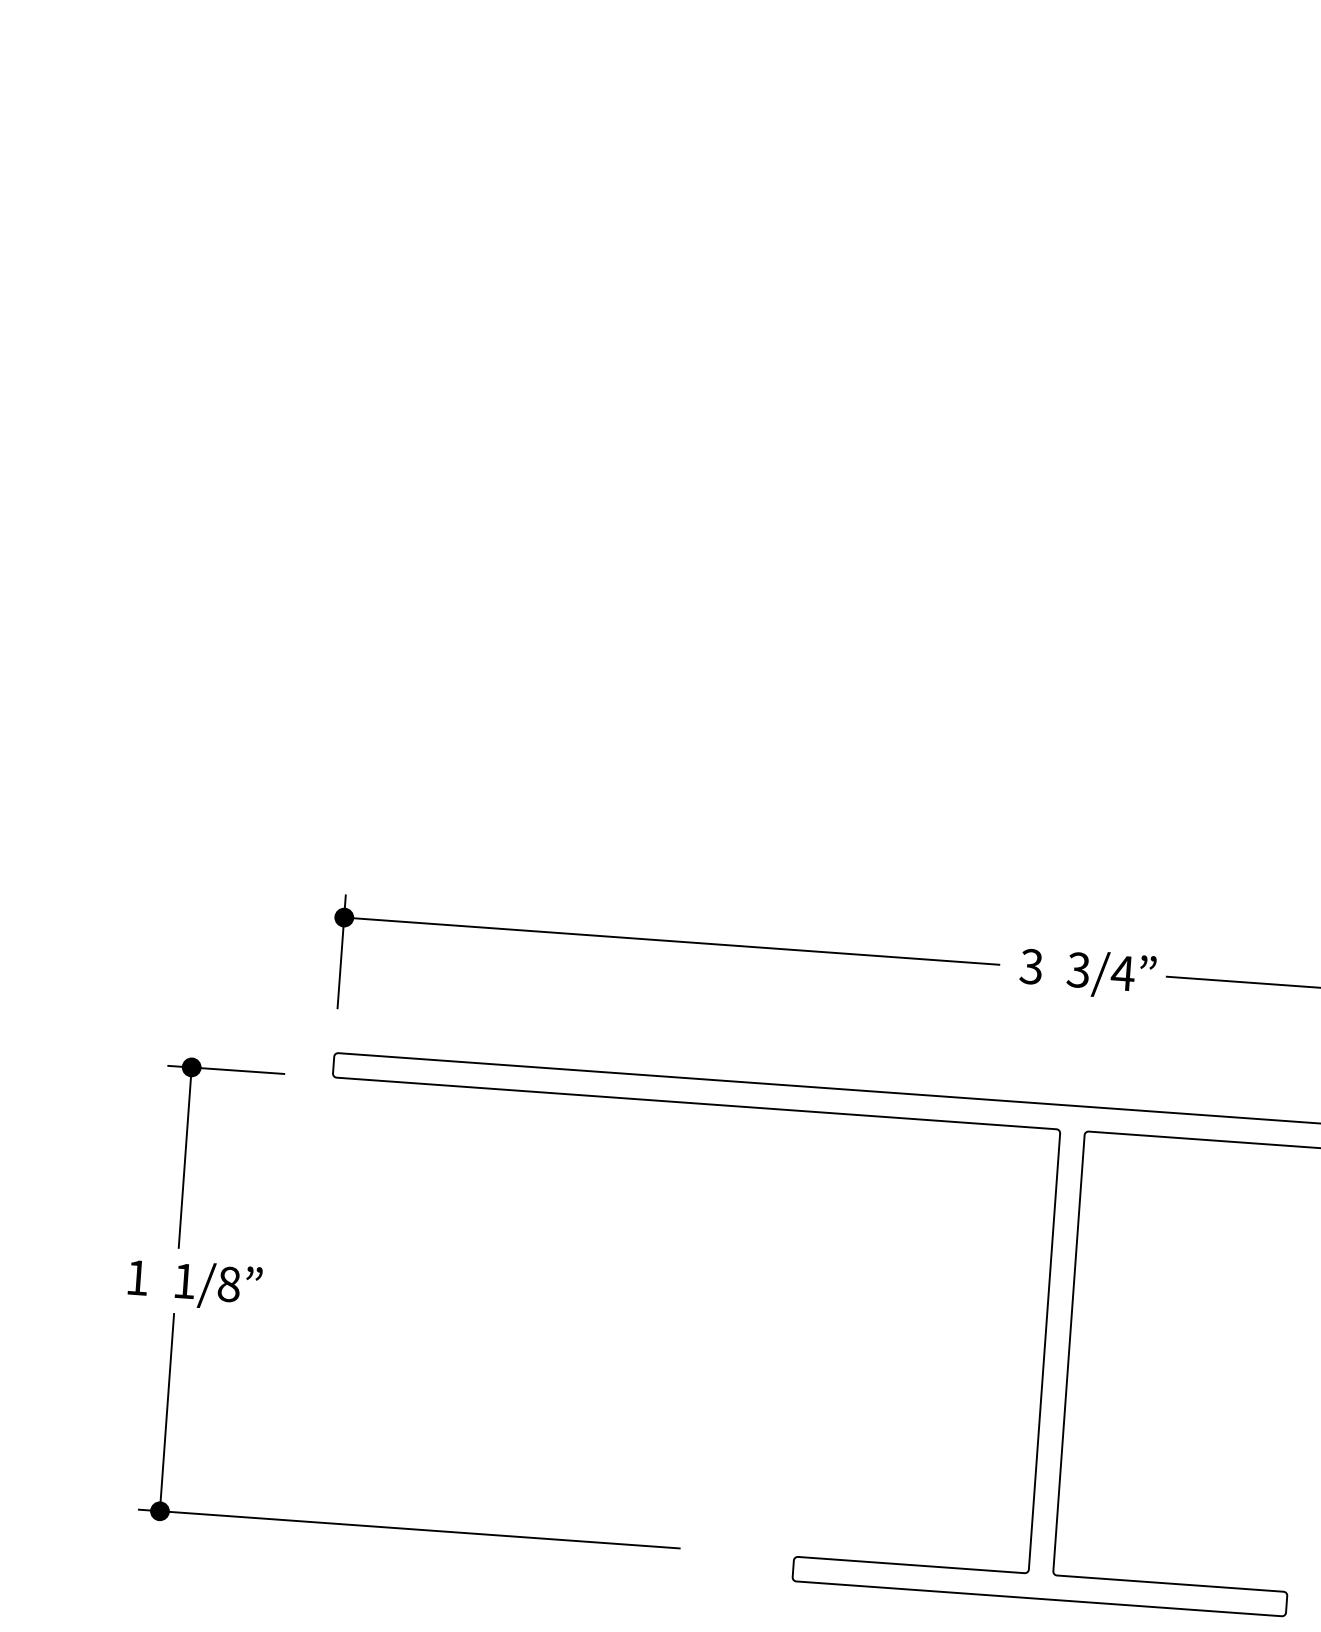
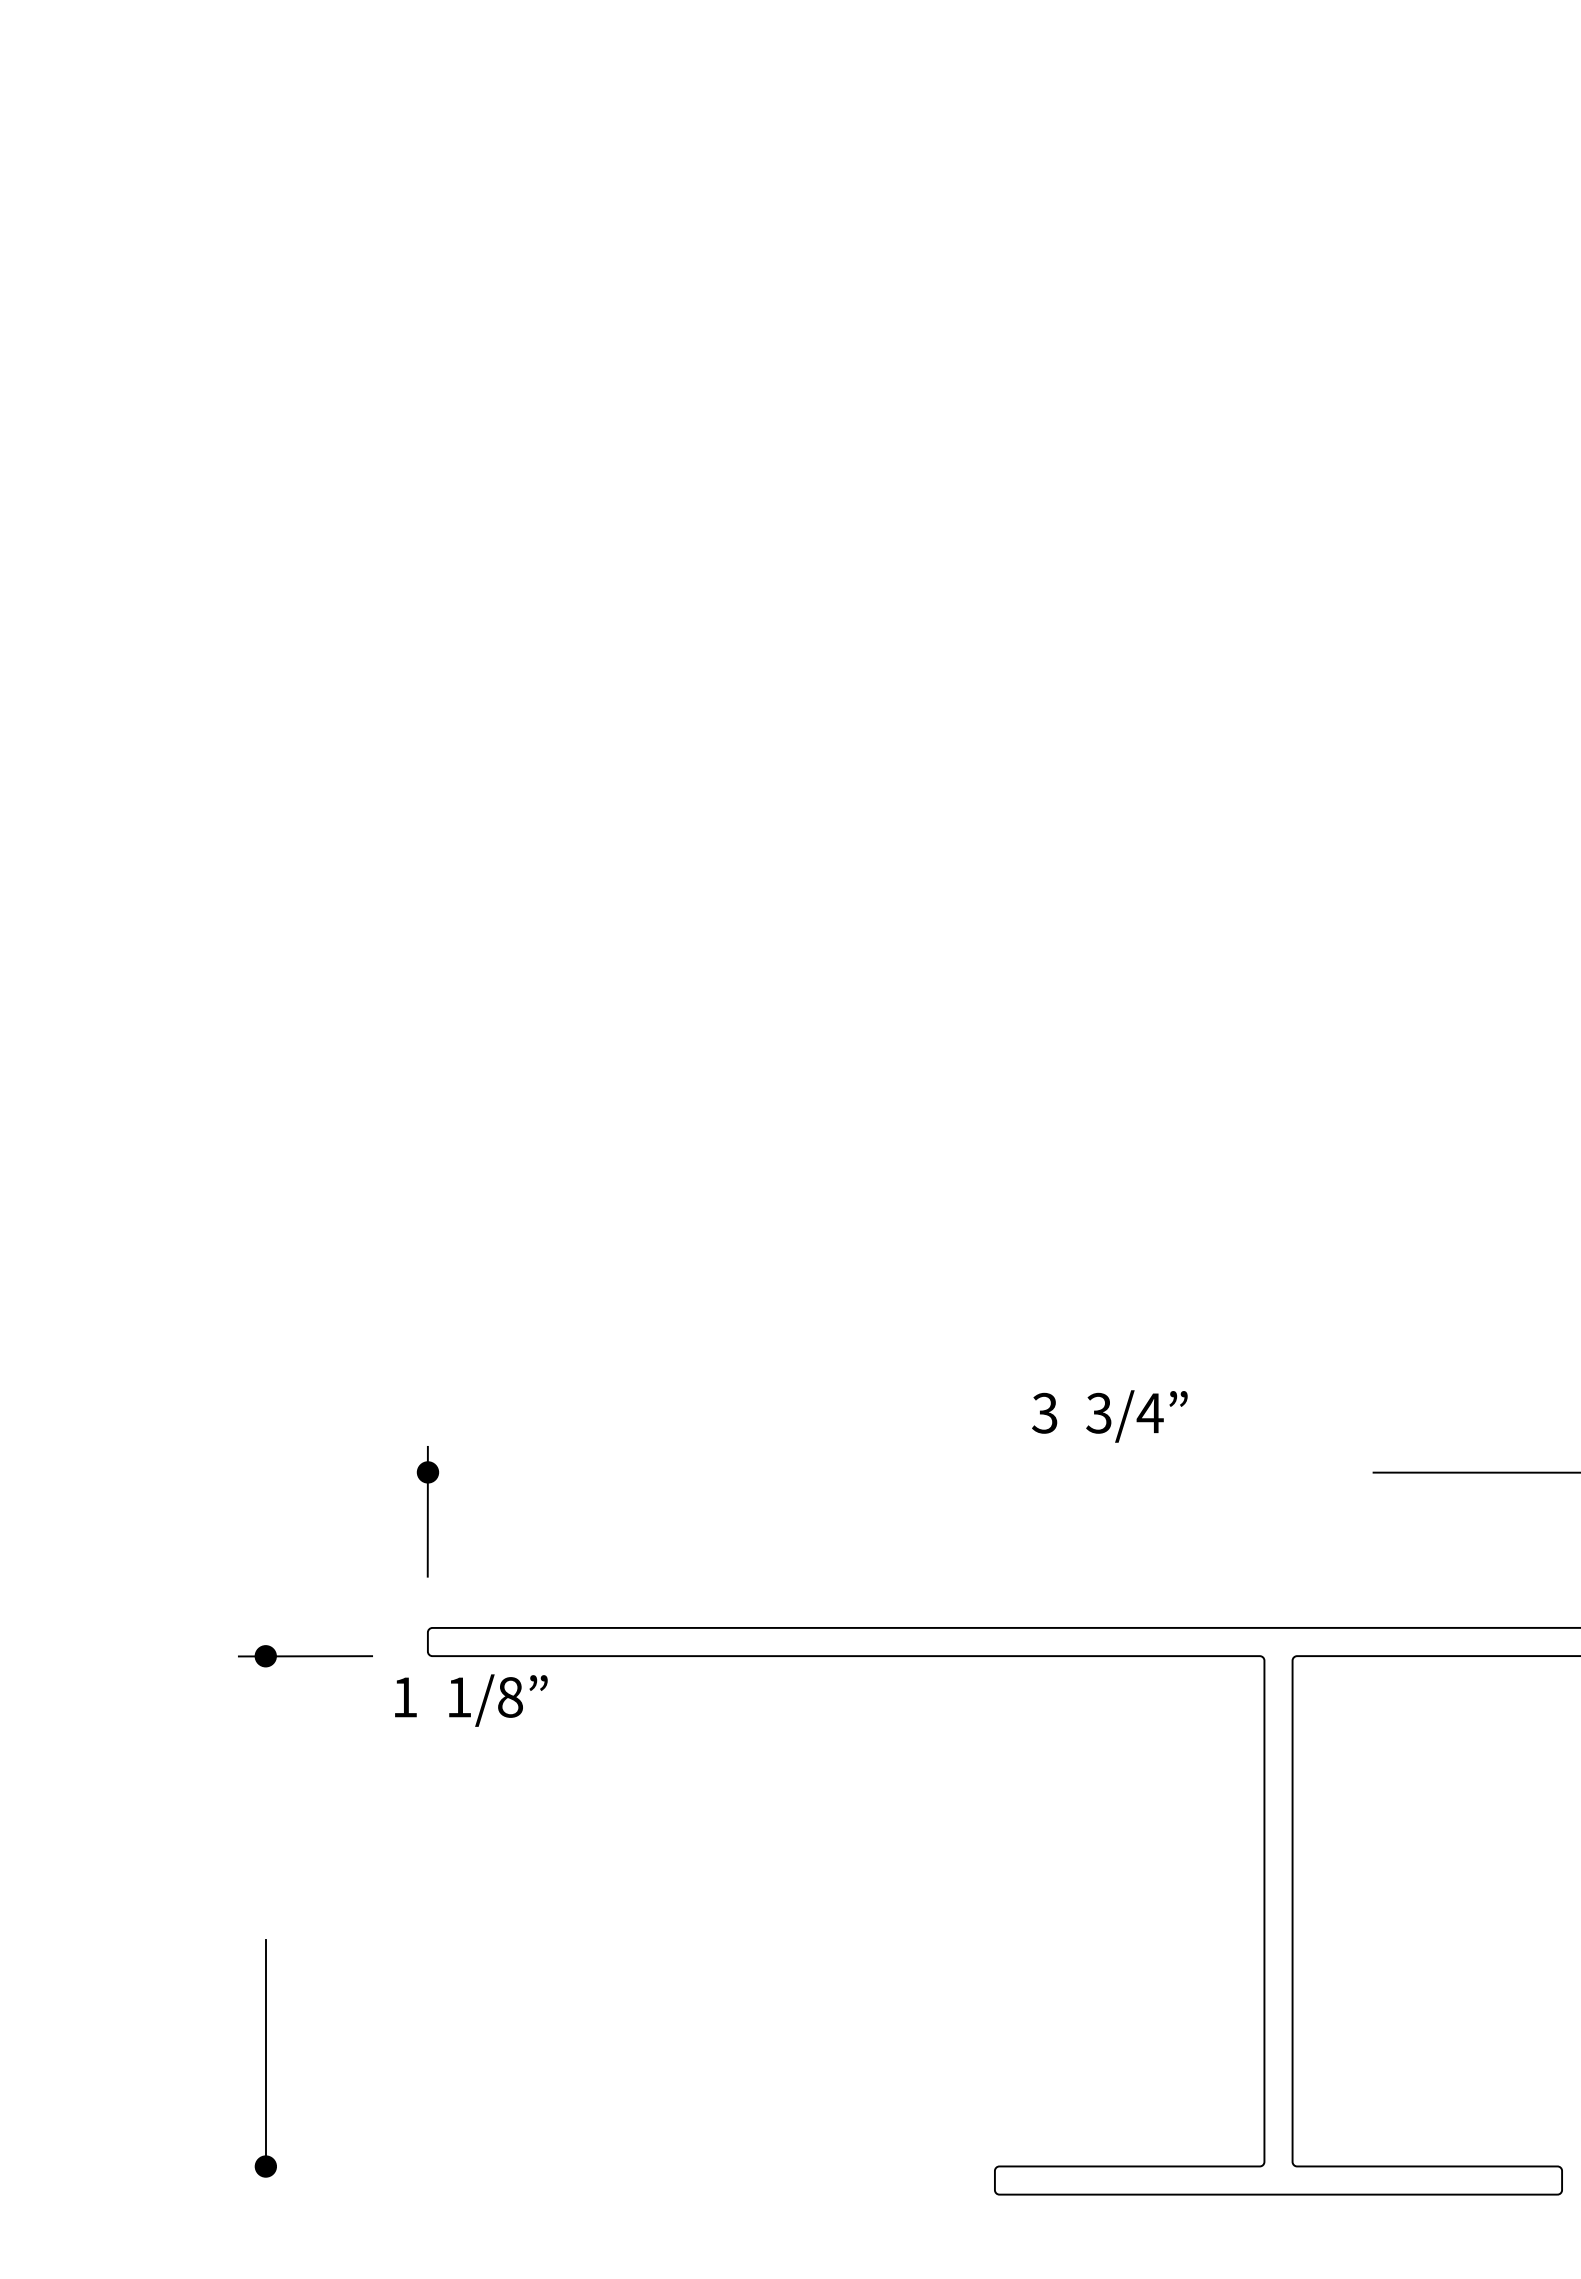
line: (674, 941) -> (807, 1472), removed
text: (1087, 973) -> (1109, 1416), moved
line: (184, 1161) -> (265, 1764), removed
text: (195, 1284) -> (471, 1700), moved
line: (409, 1529) -> (552, 2166), removed

